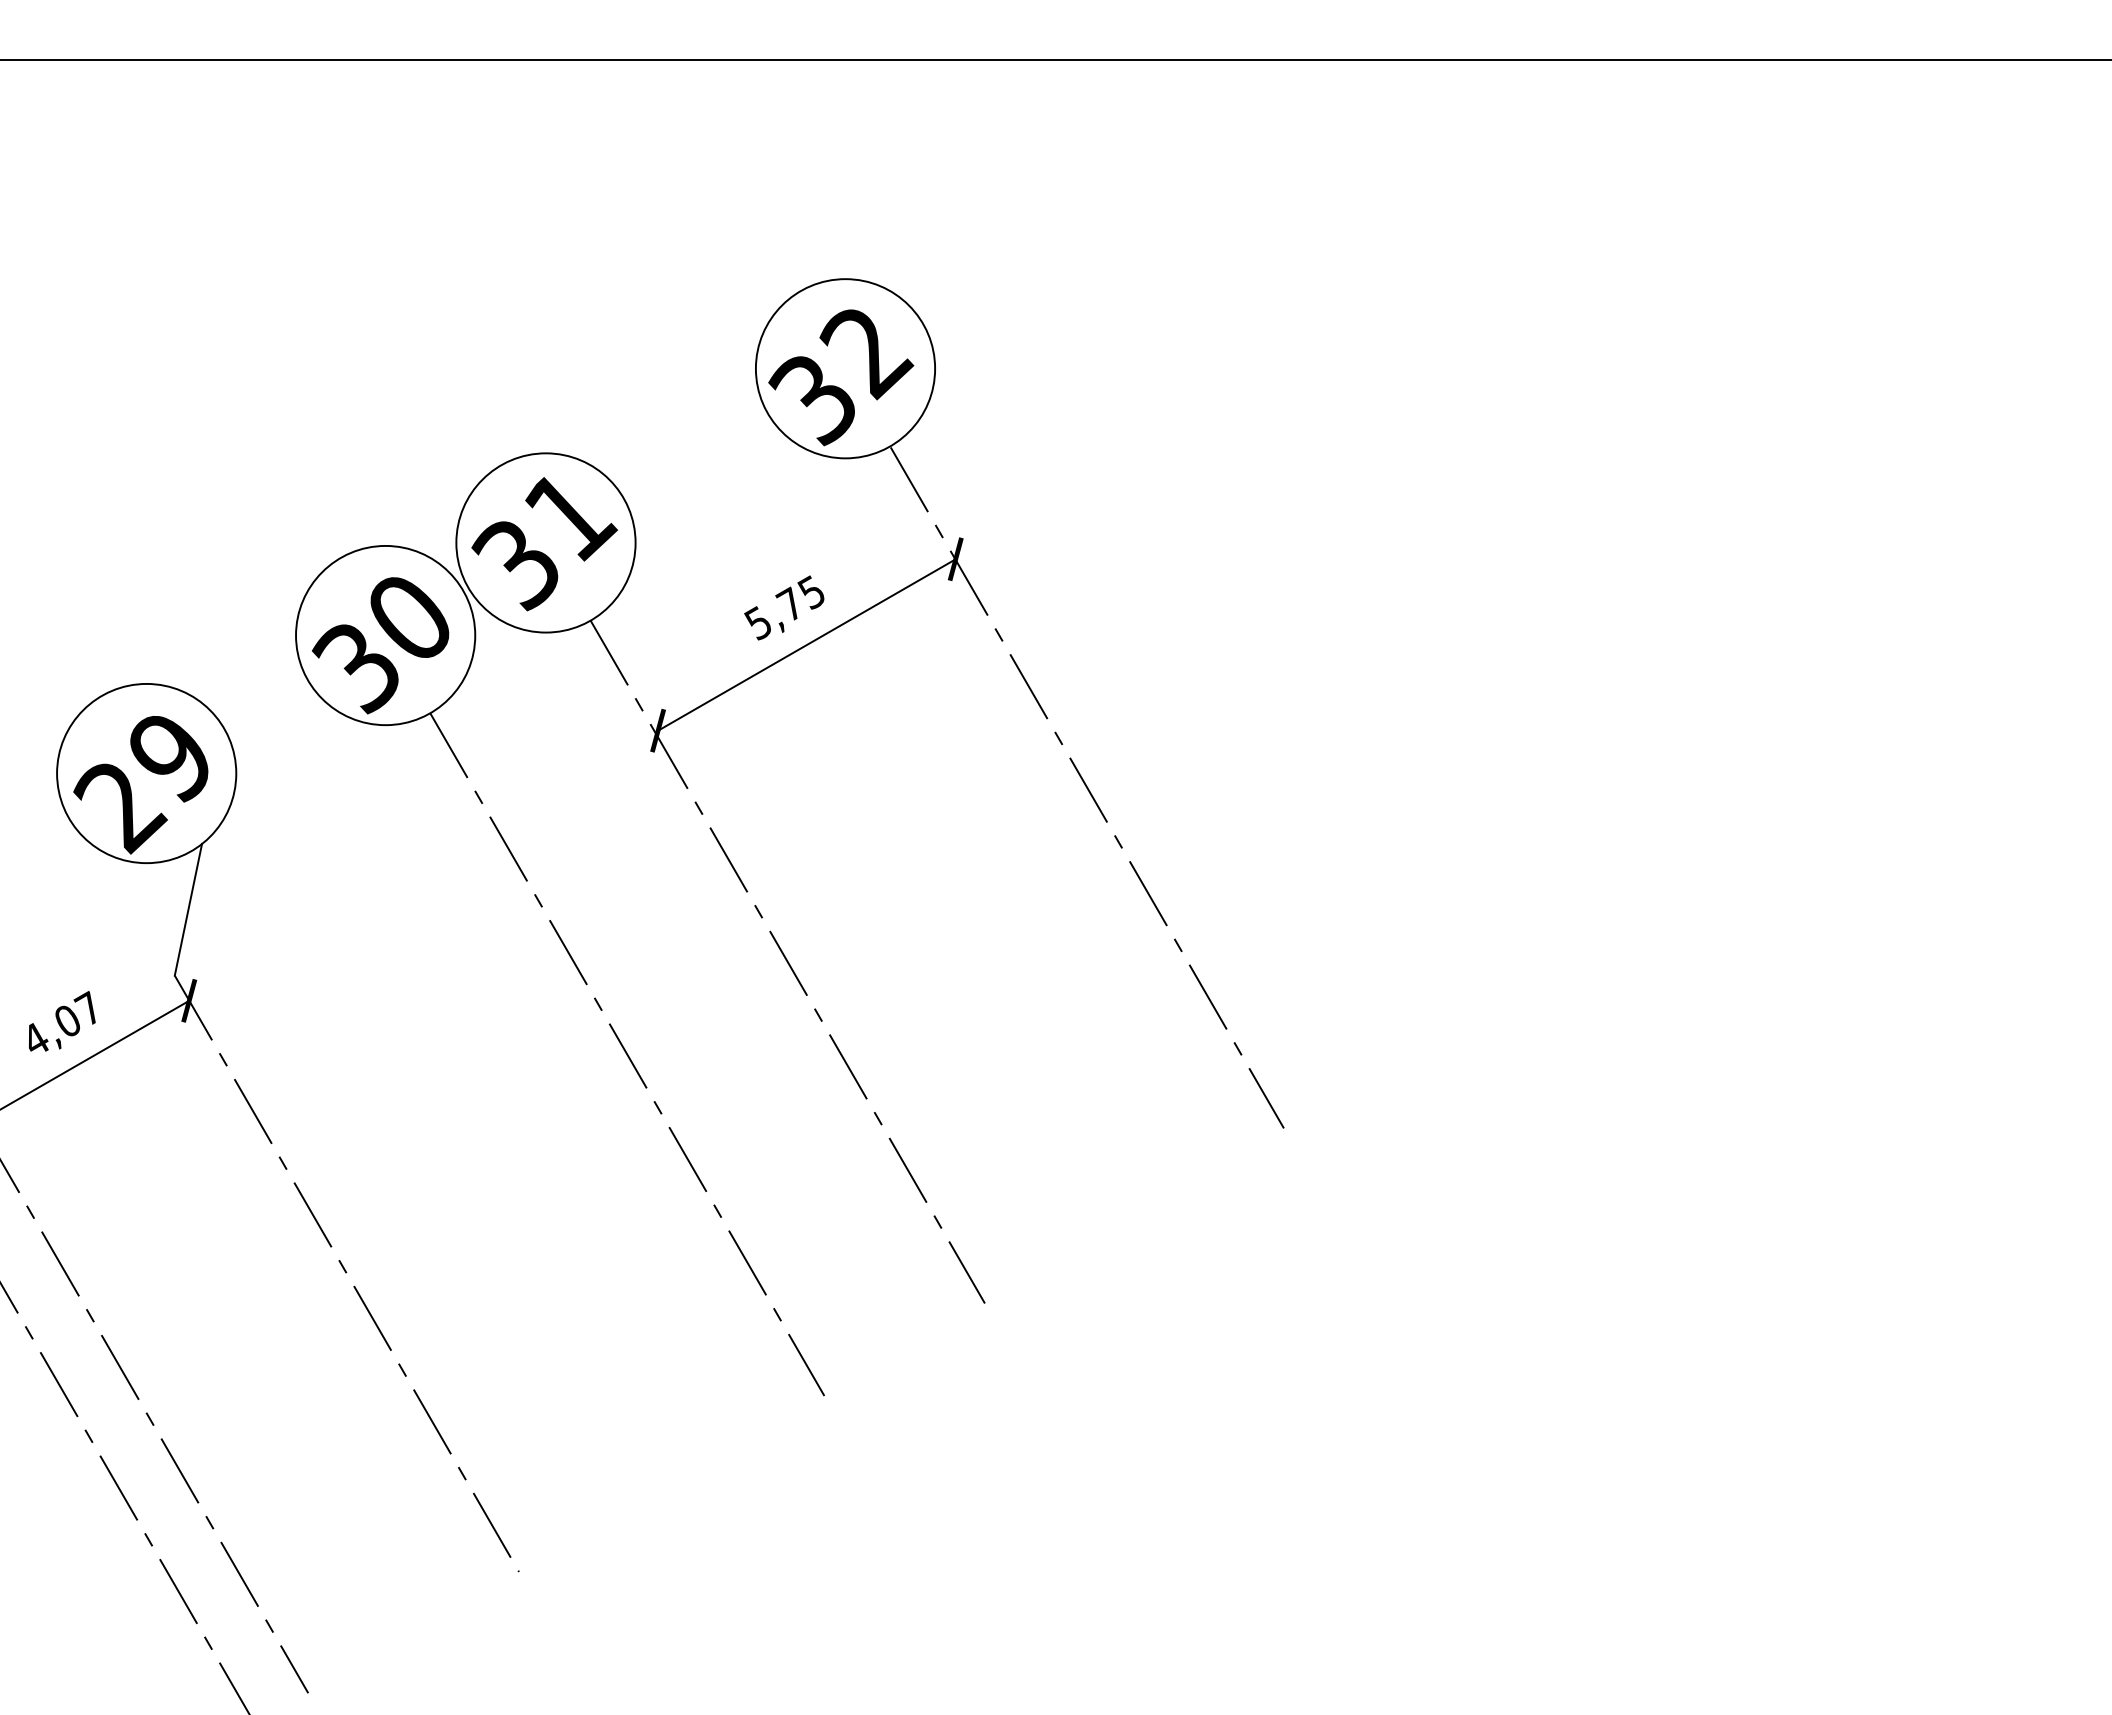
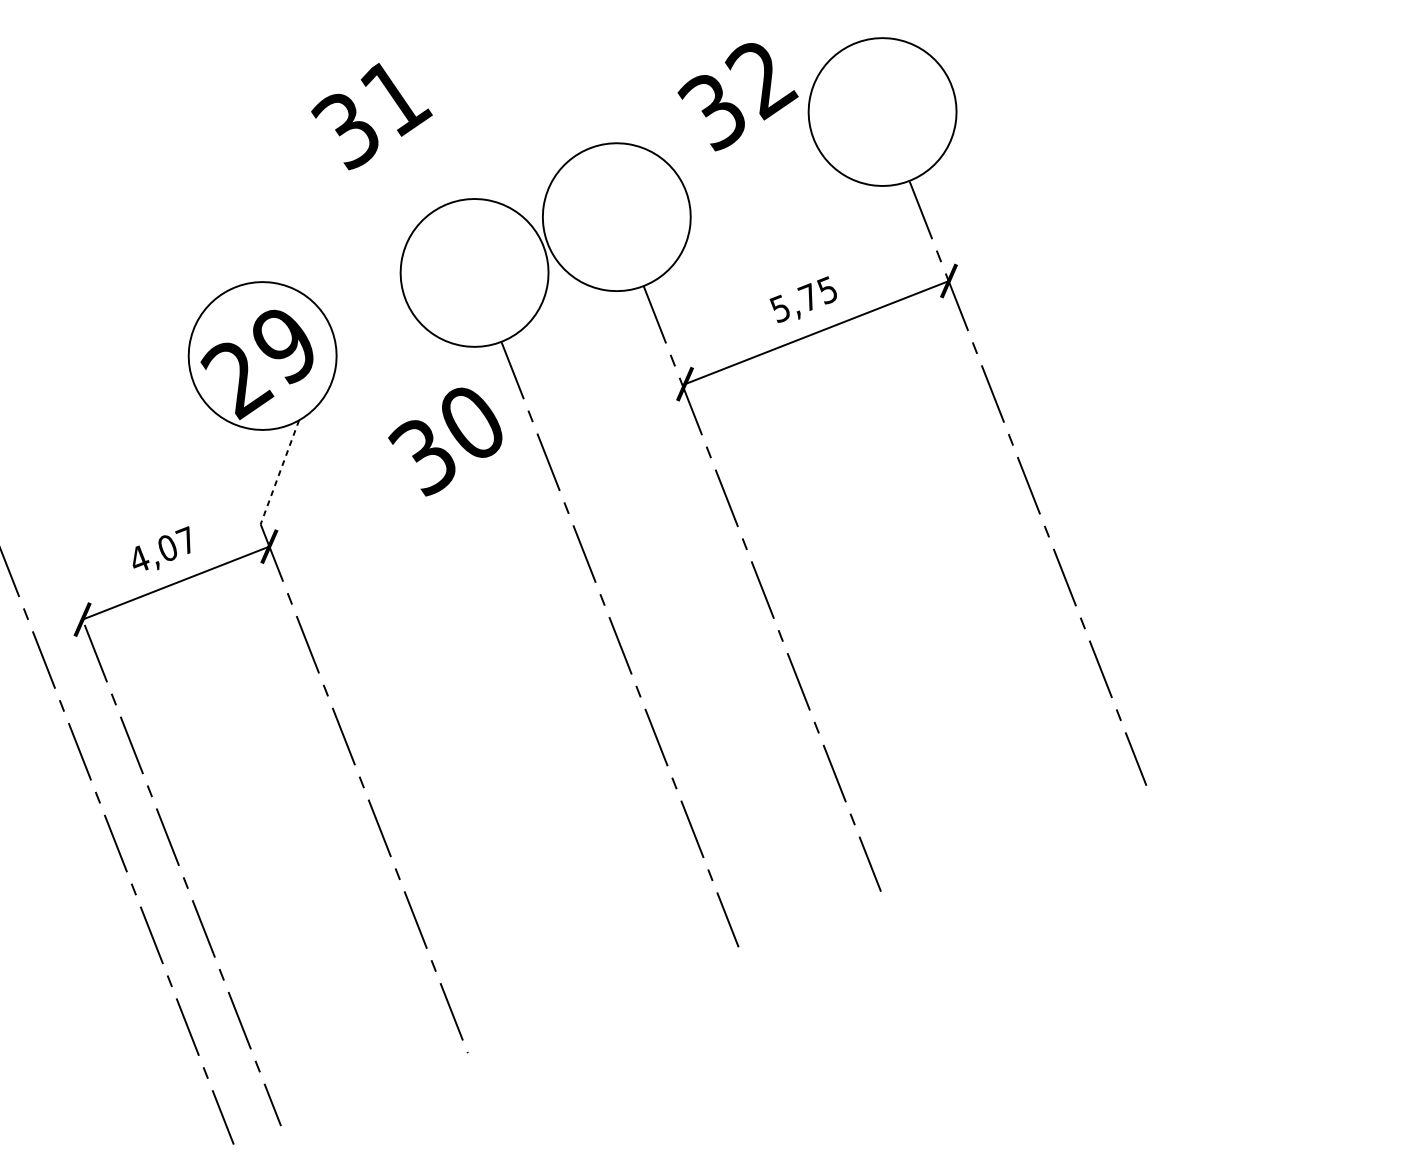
text: (841, 377) -> (737, 97), moved
text: (544, 544) -> (371, 117), moved
text: (380, 645) -> (444, 441), moved
line: (188, 910) -> (279, 472), solid -> dashed

